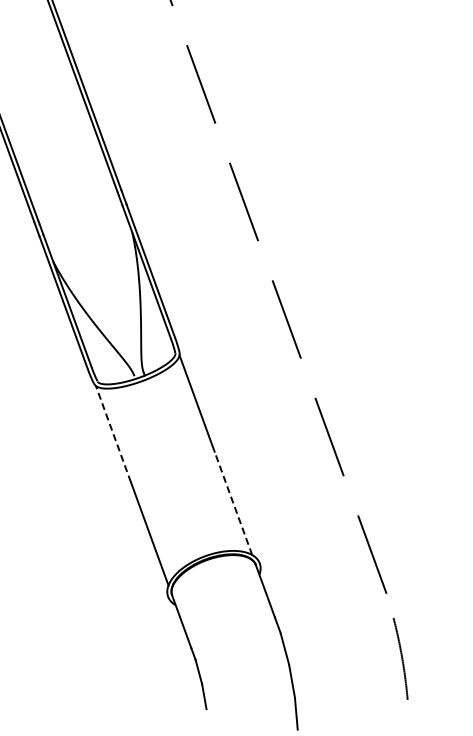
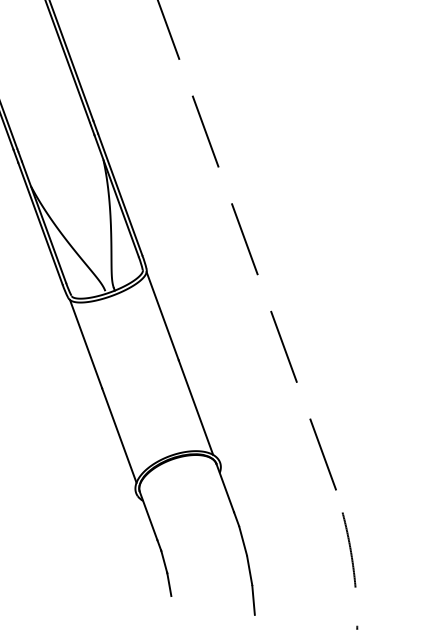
line: (113, 433) -> (86, 343), dashed -> solid
line: (233, 503) -> (196, 407), dashed -> solid

